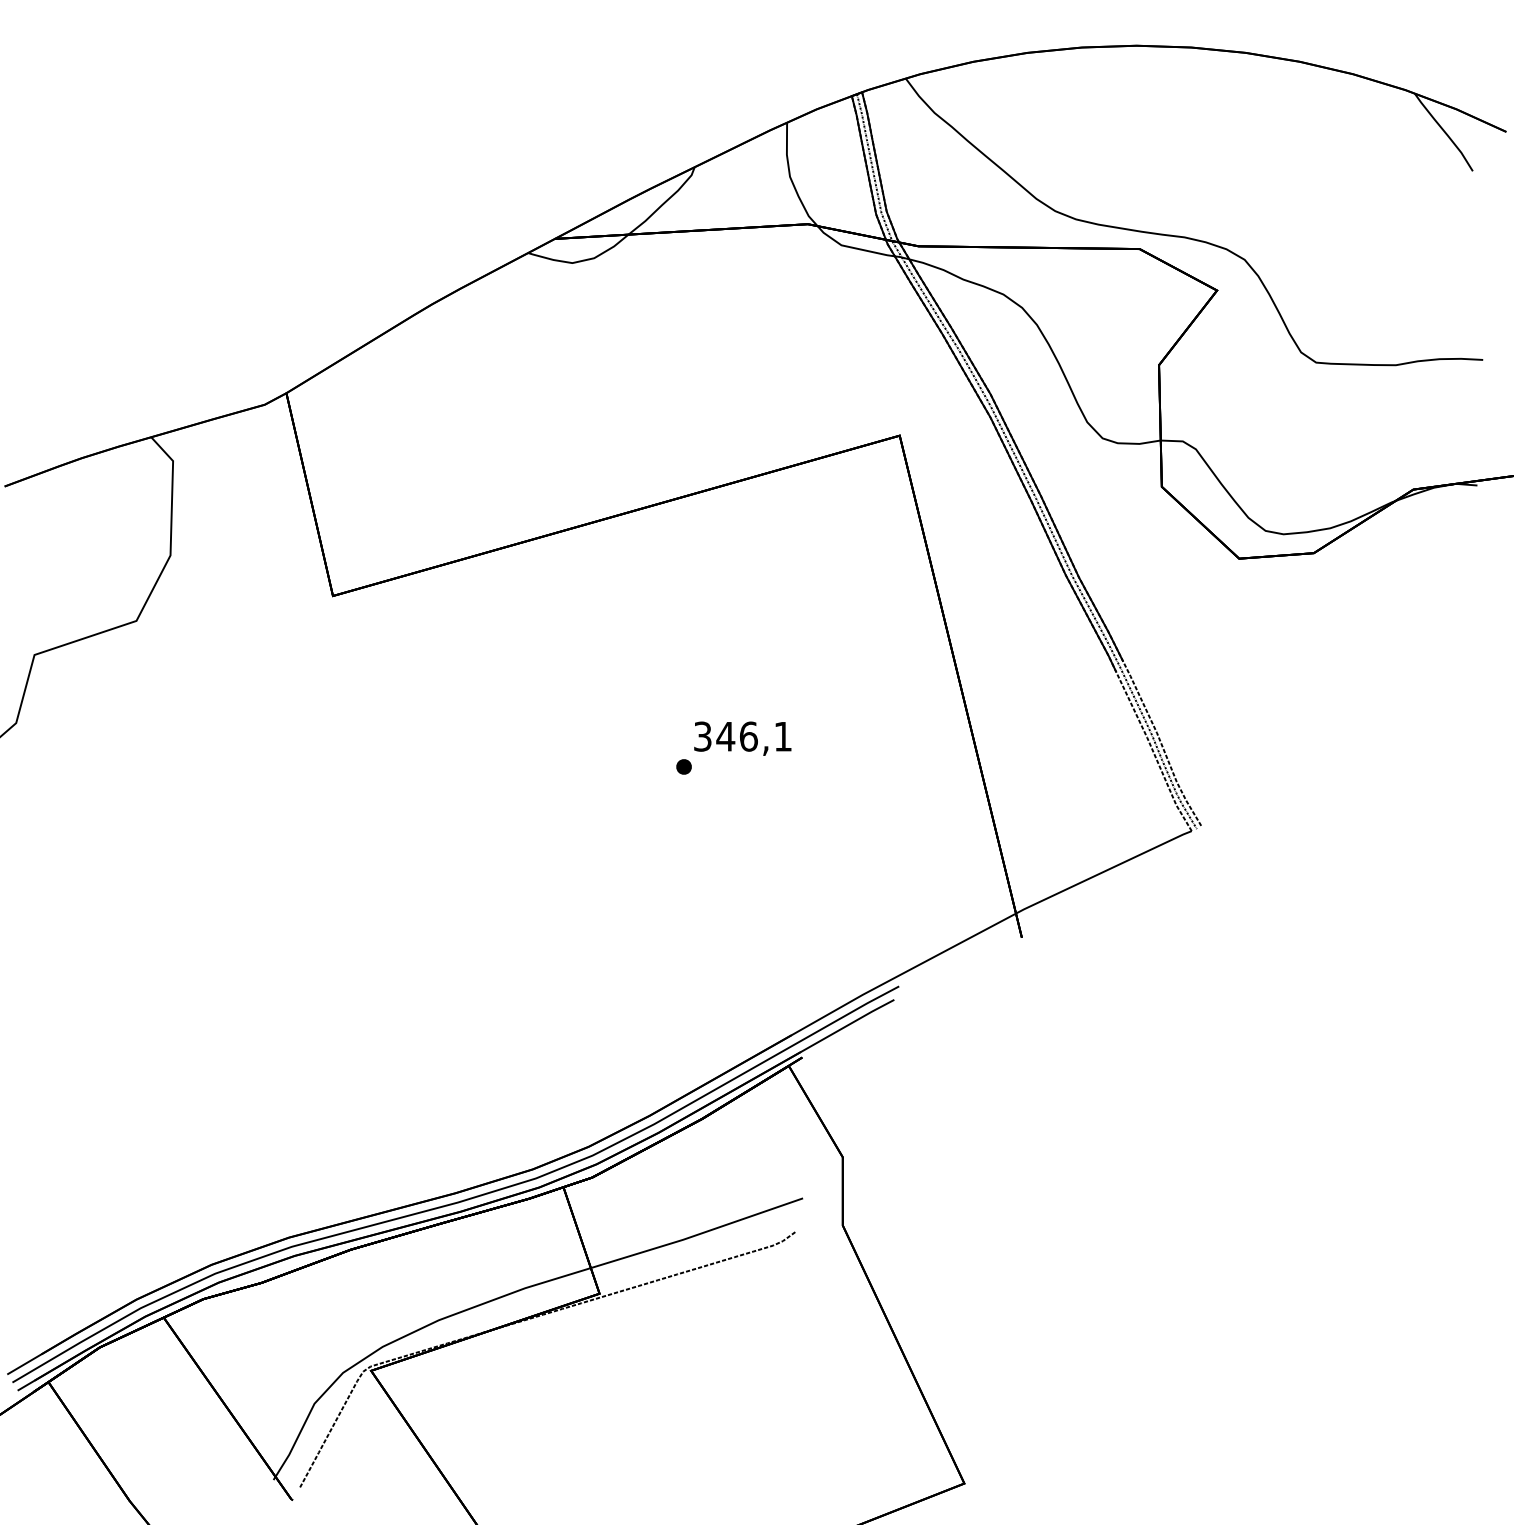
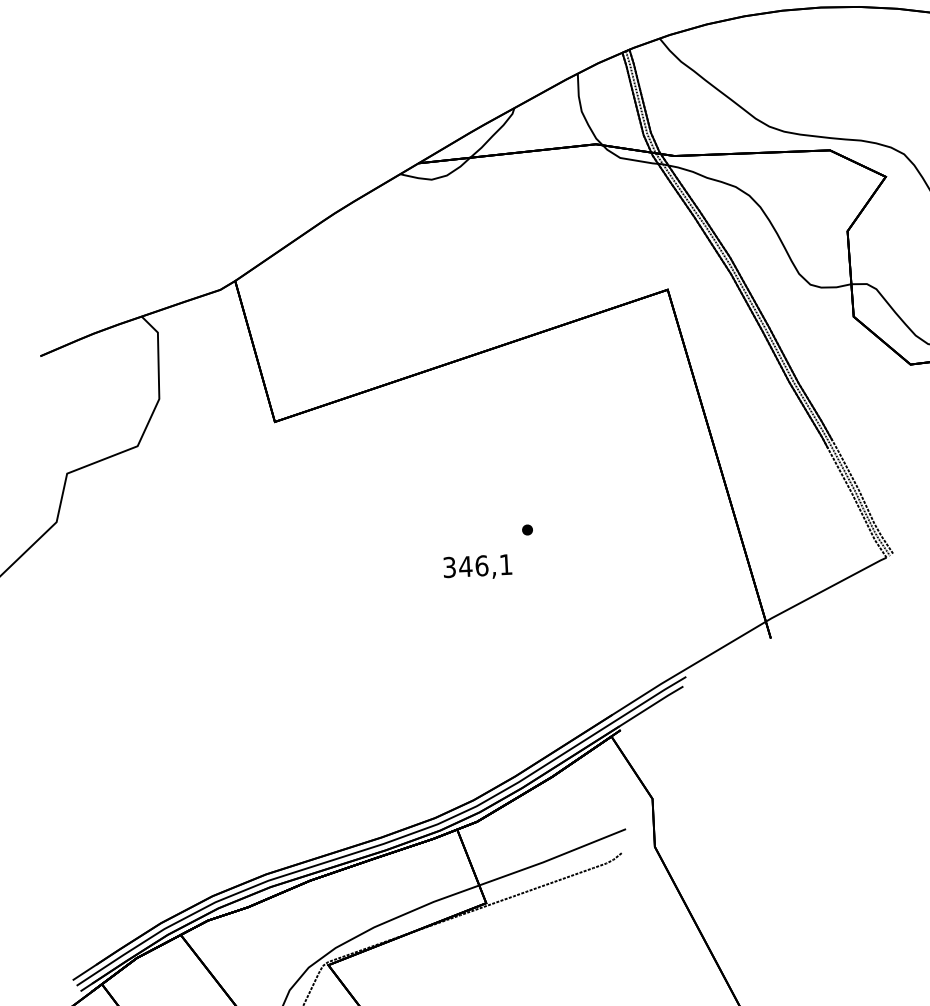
text: (742, 738) -> (477, 567), moved

